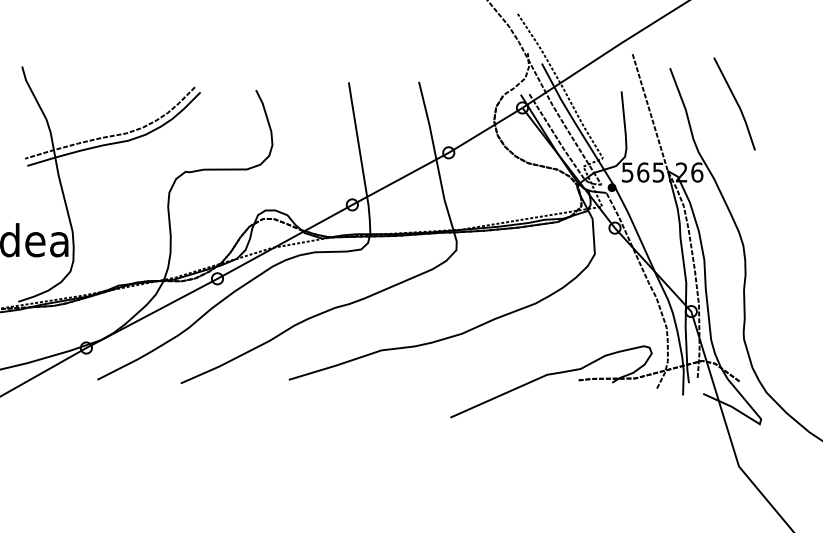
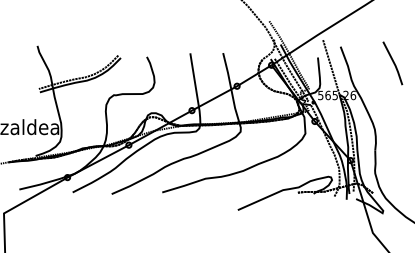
line: (733, 102) -> (392, 62), moved

